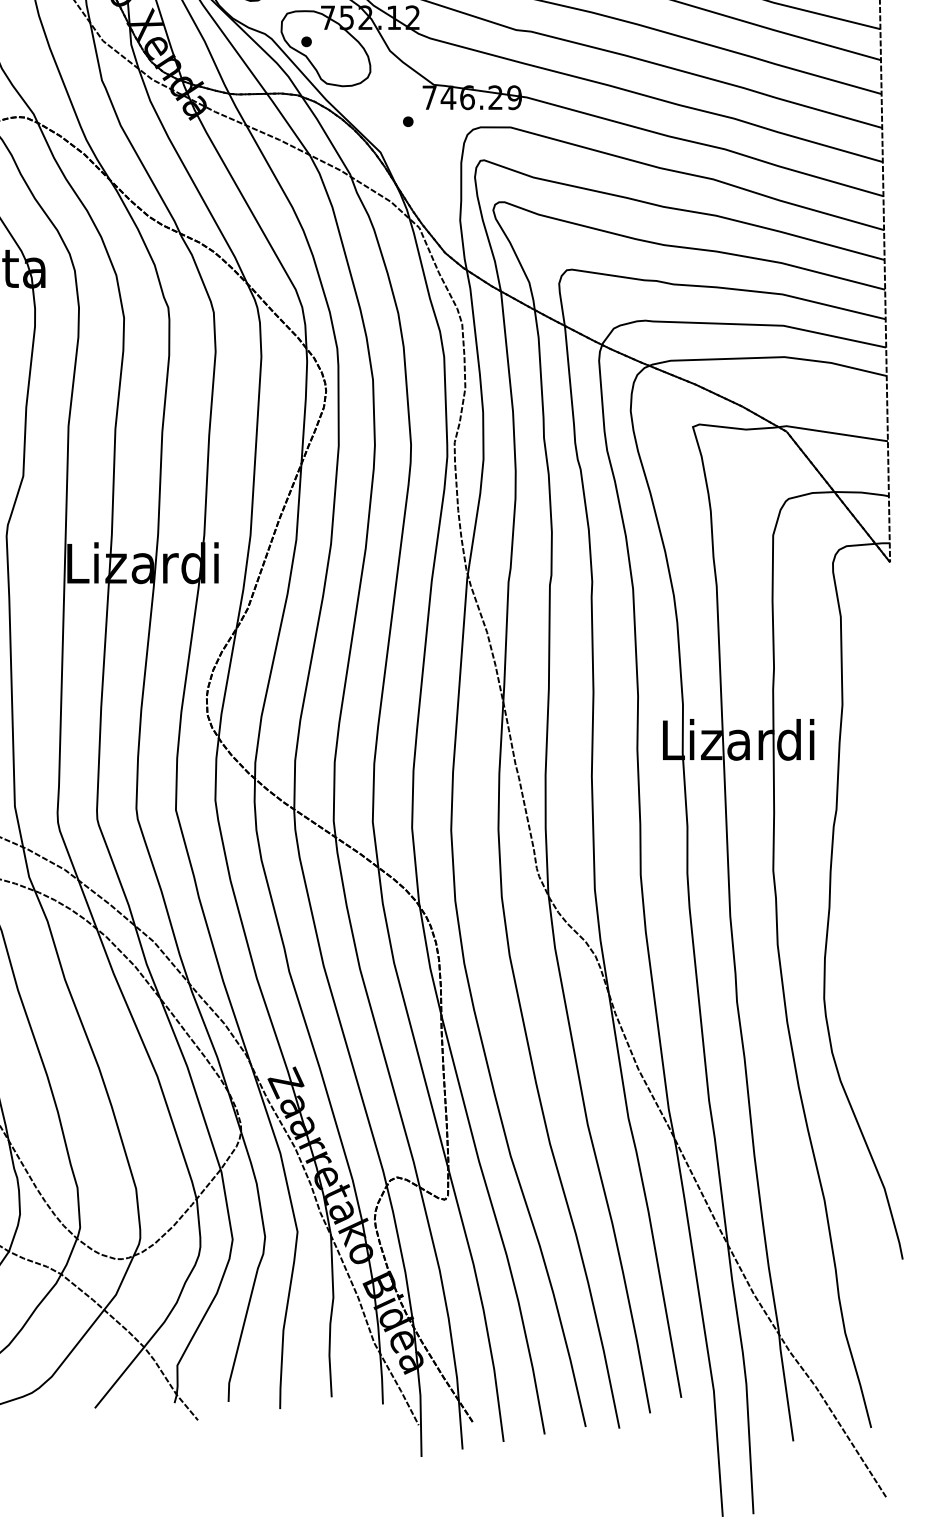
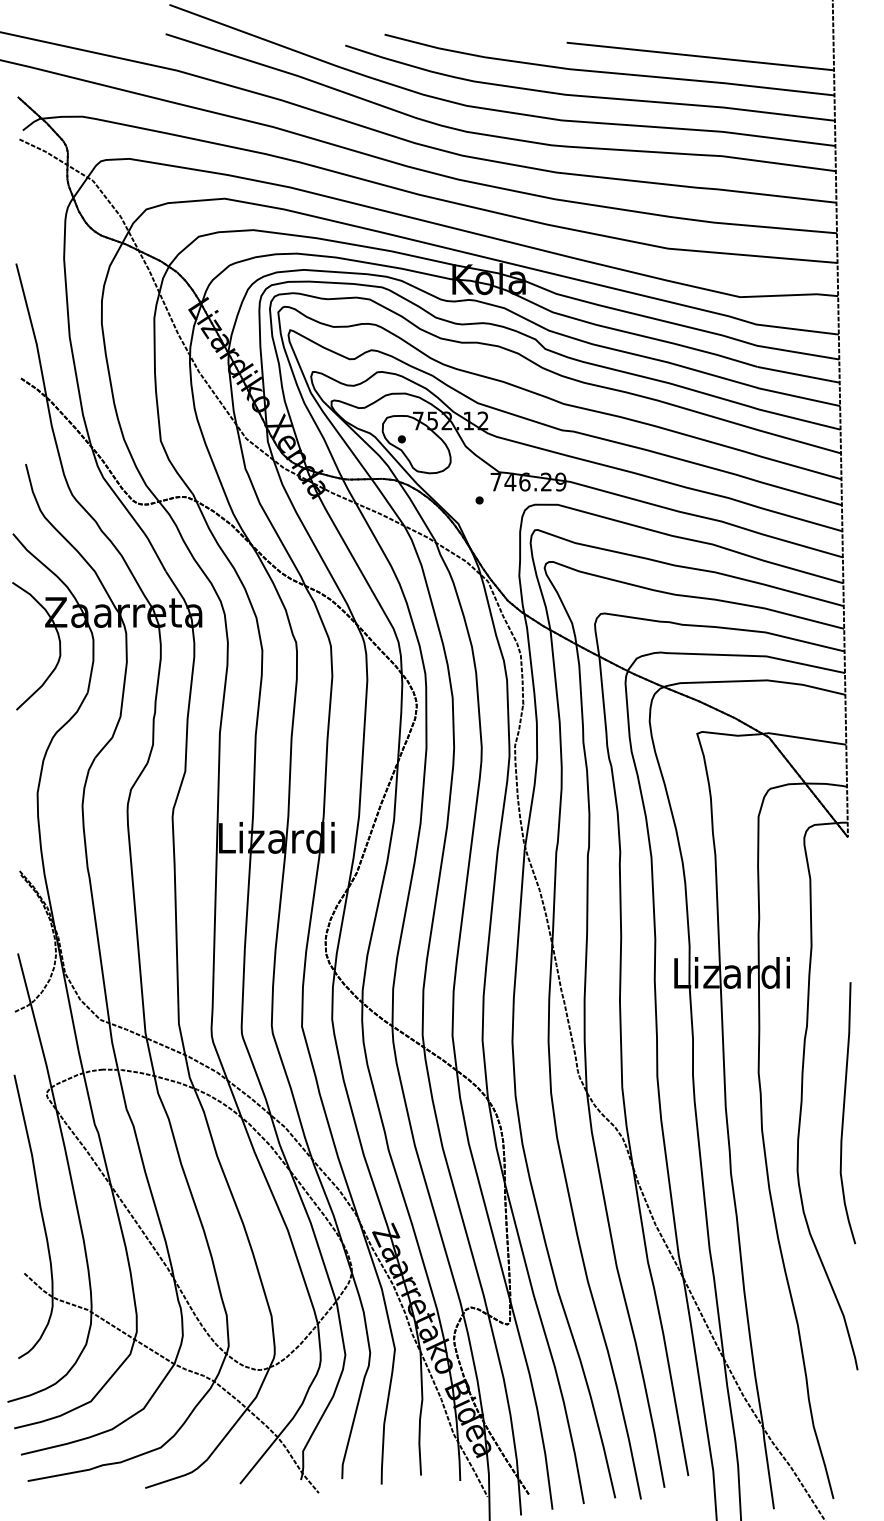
curve: (885, 923) -> (844, 1113), added

